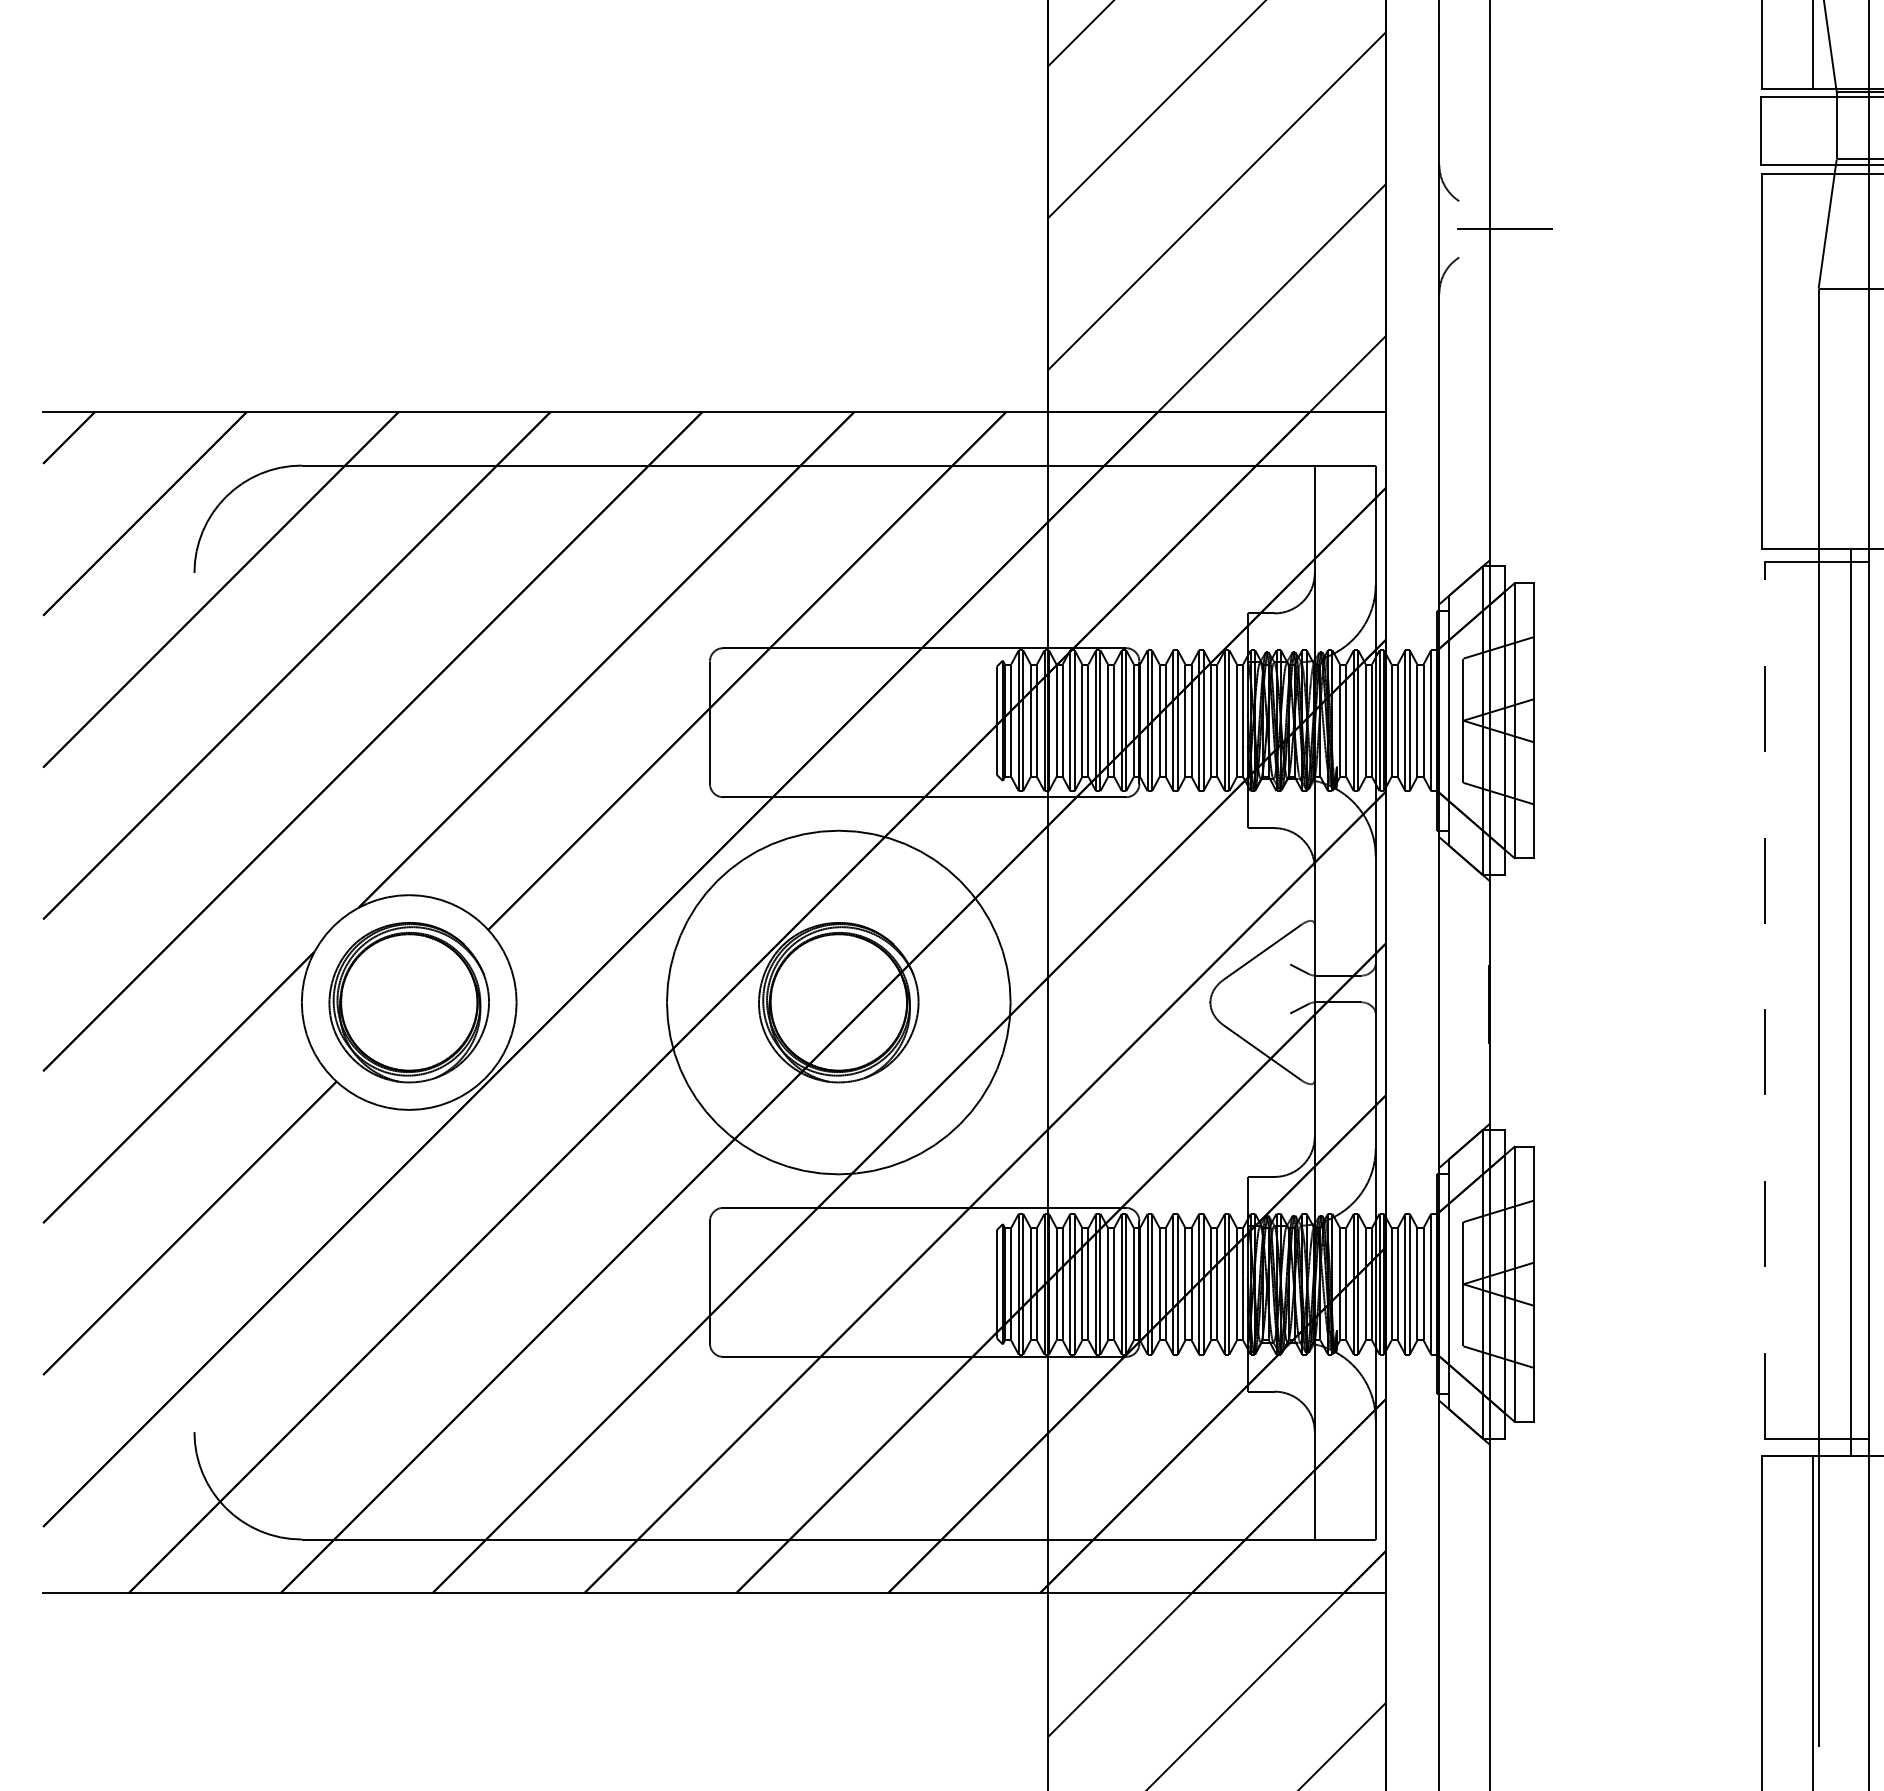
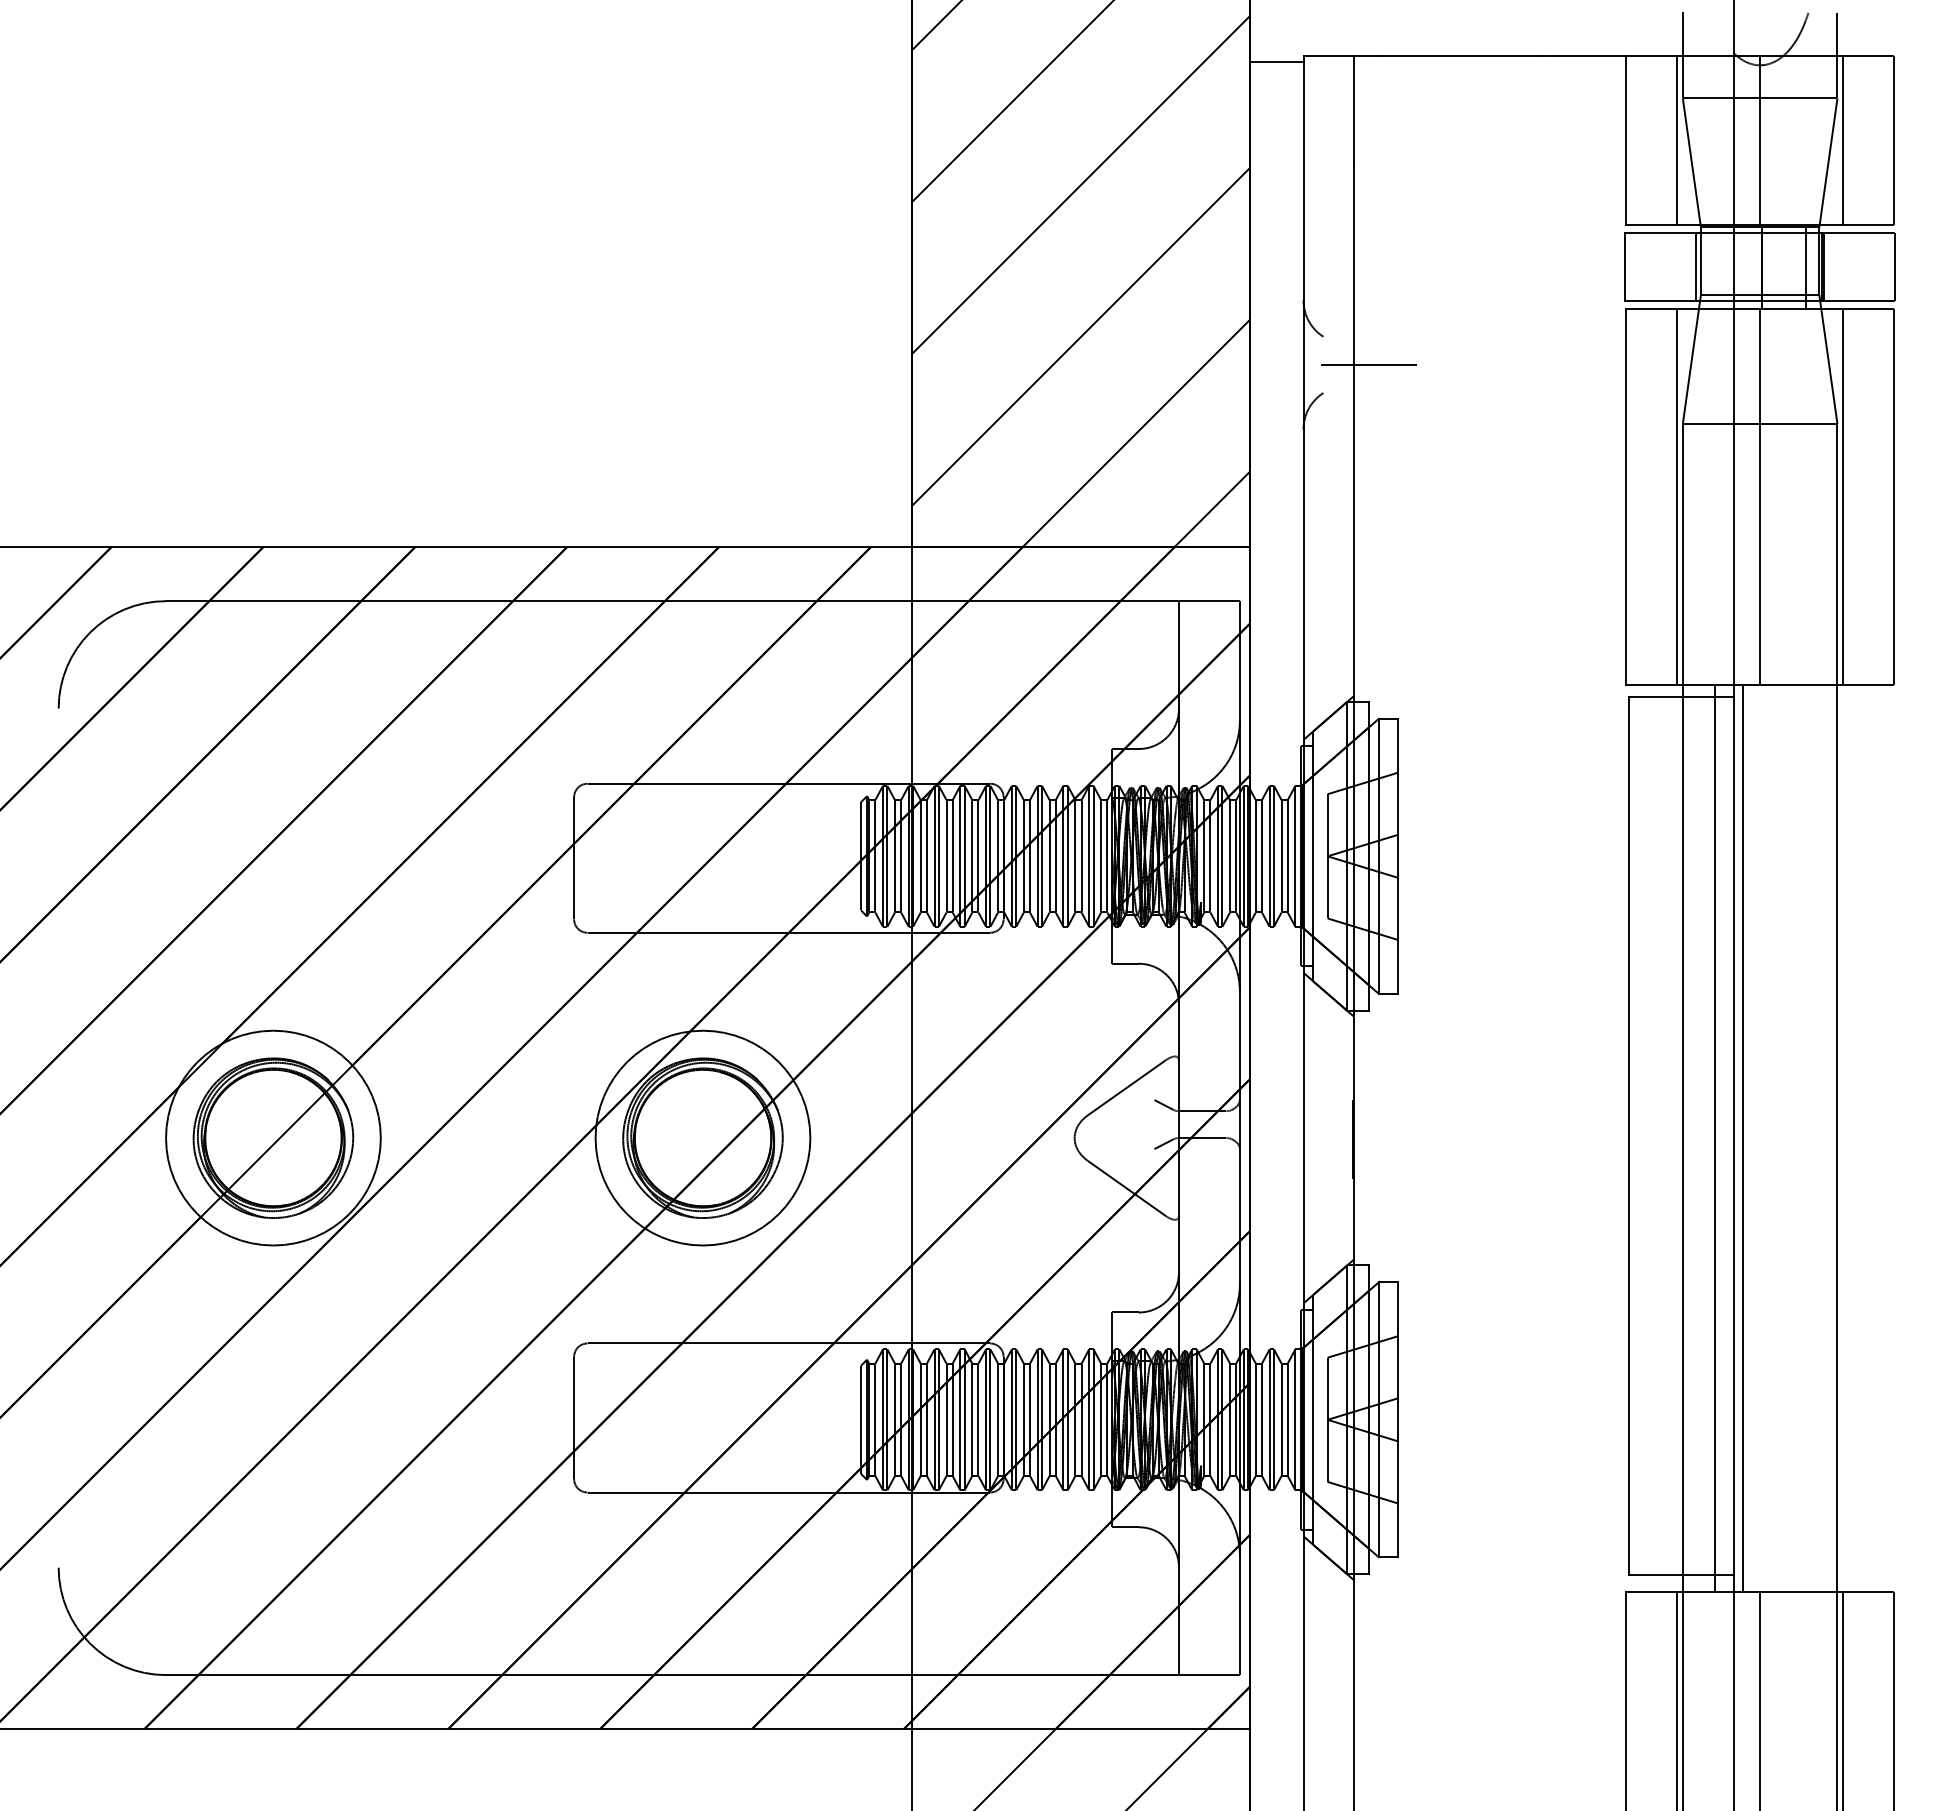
line: (1831, 130) -> (1695, 266), added
line: (1813, 360) -> (1677, 496), added
hatch: (401, 994) -> (265, 1130), added
line: (1765, 999) -> (1629, 1135), dashed -> solid
circle: (838, 1001) -> (702, 1137), size x0.62
line: (1879, 1001) -> (1743, 1137), added

